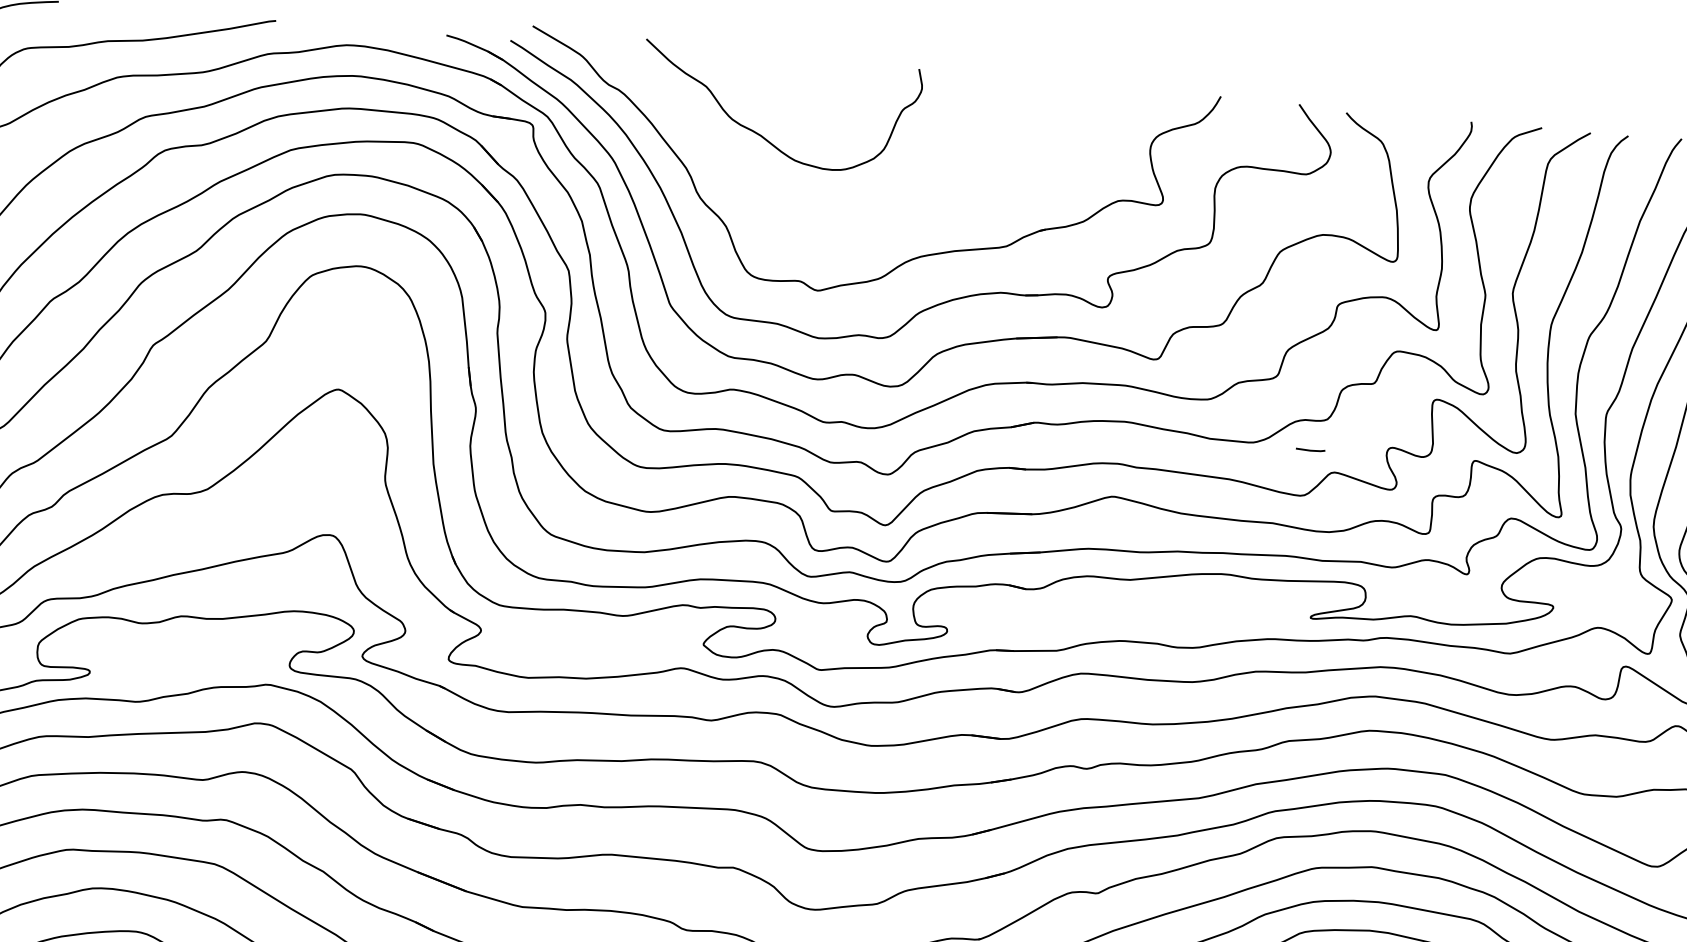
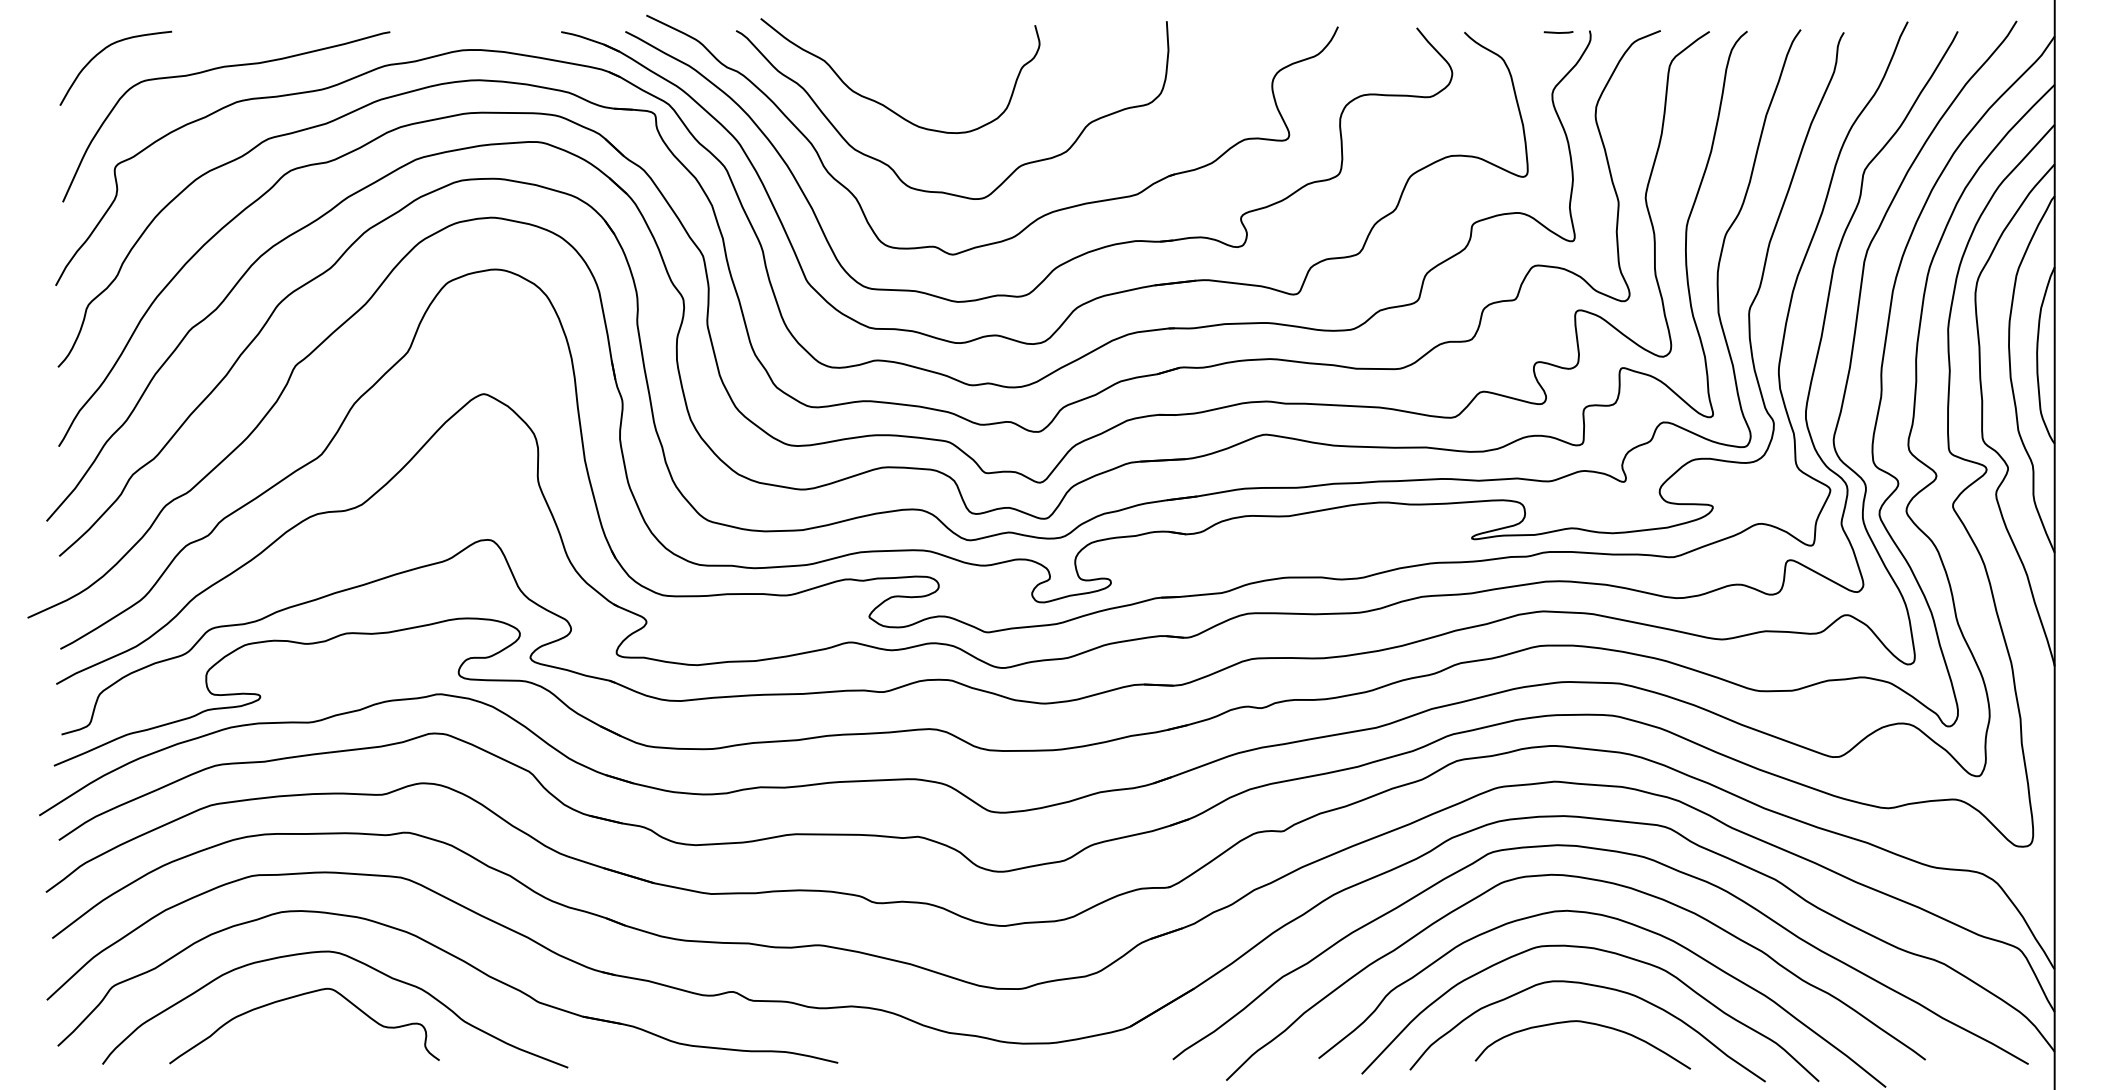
curve: (813, 226) -> (943, 191), added
line: (1310, 450) -> (1558, 32), moved

